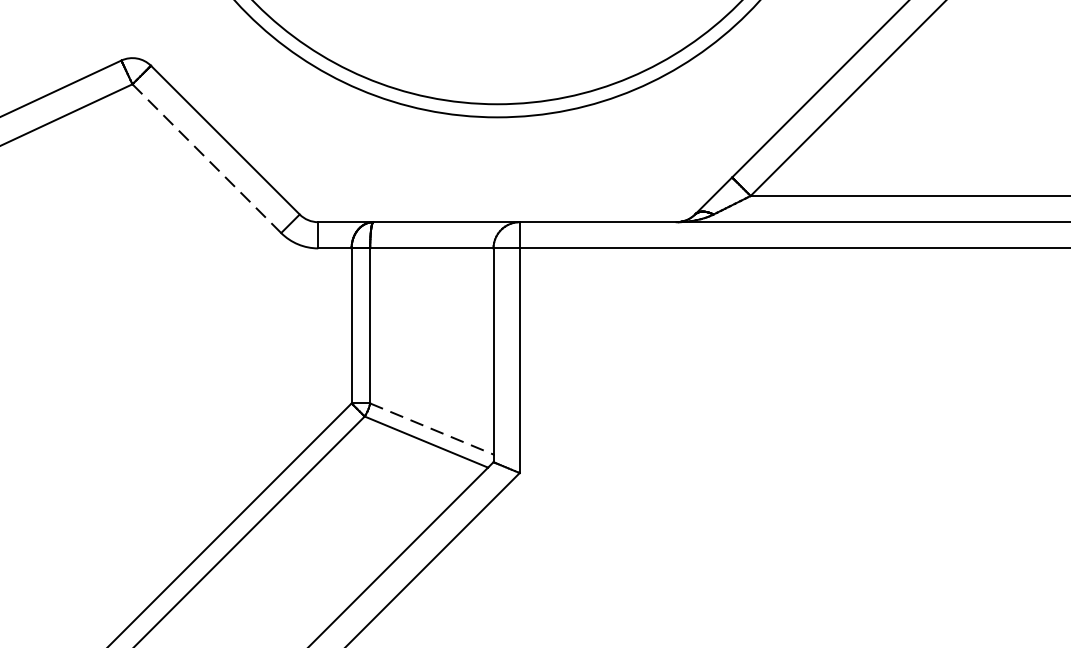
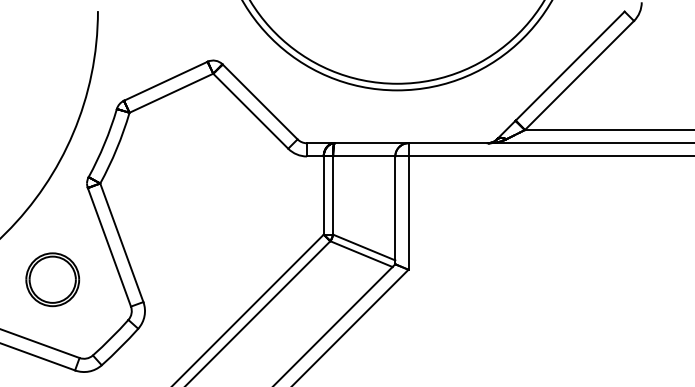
line: (206, 157) -> (250, 110), dashed -> solid
line: (432, 428) -> (364, 247), dashed -> solid

